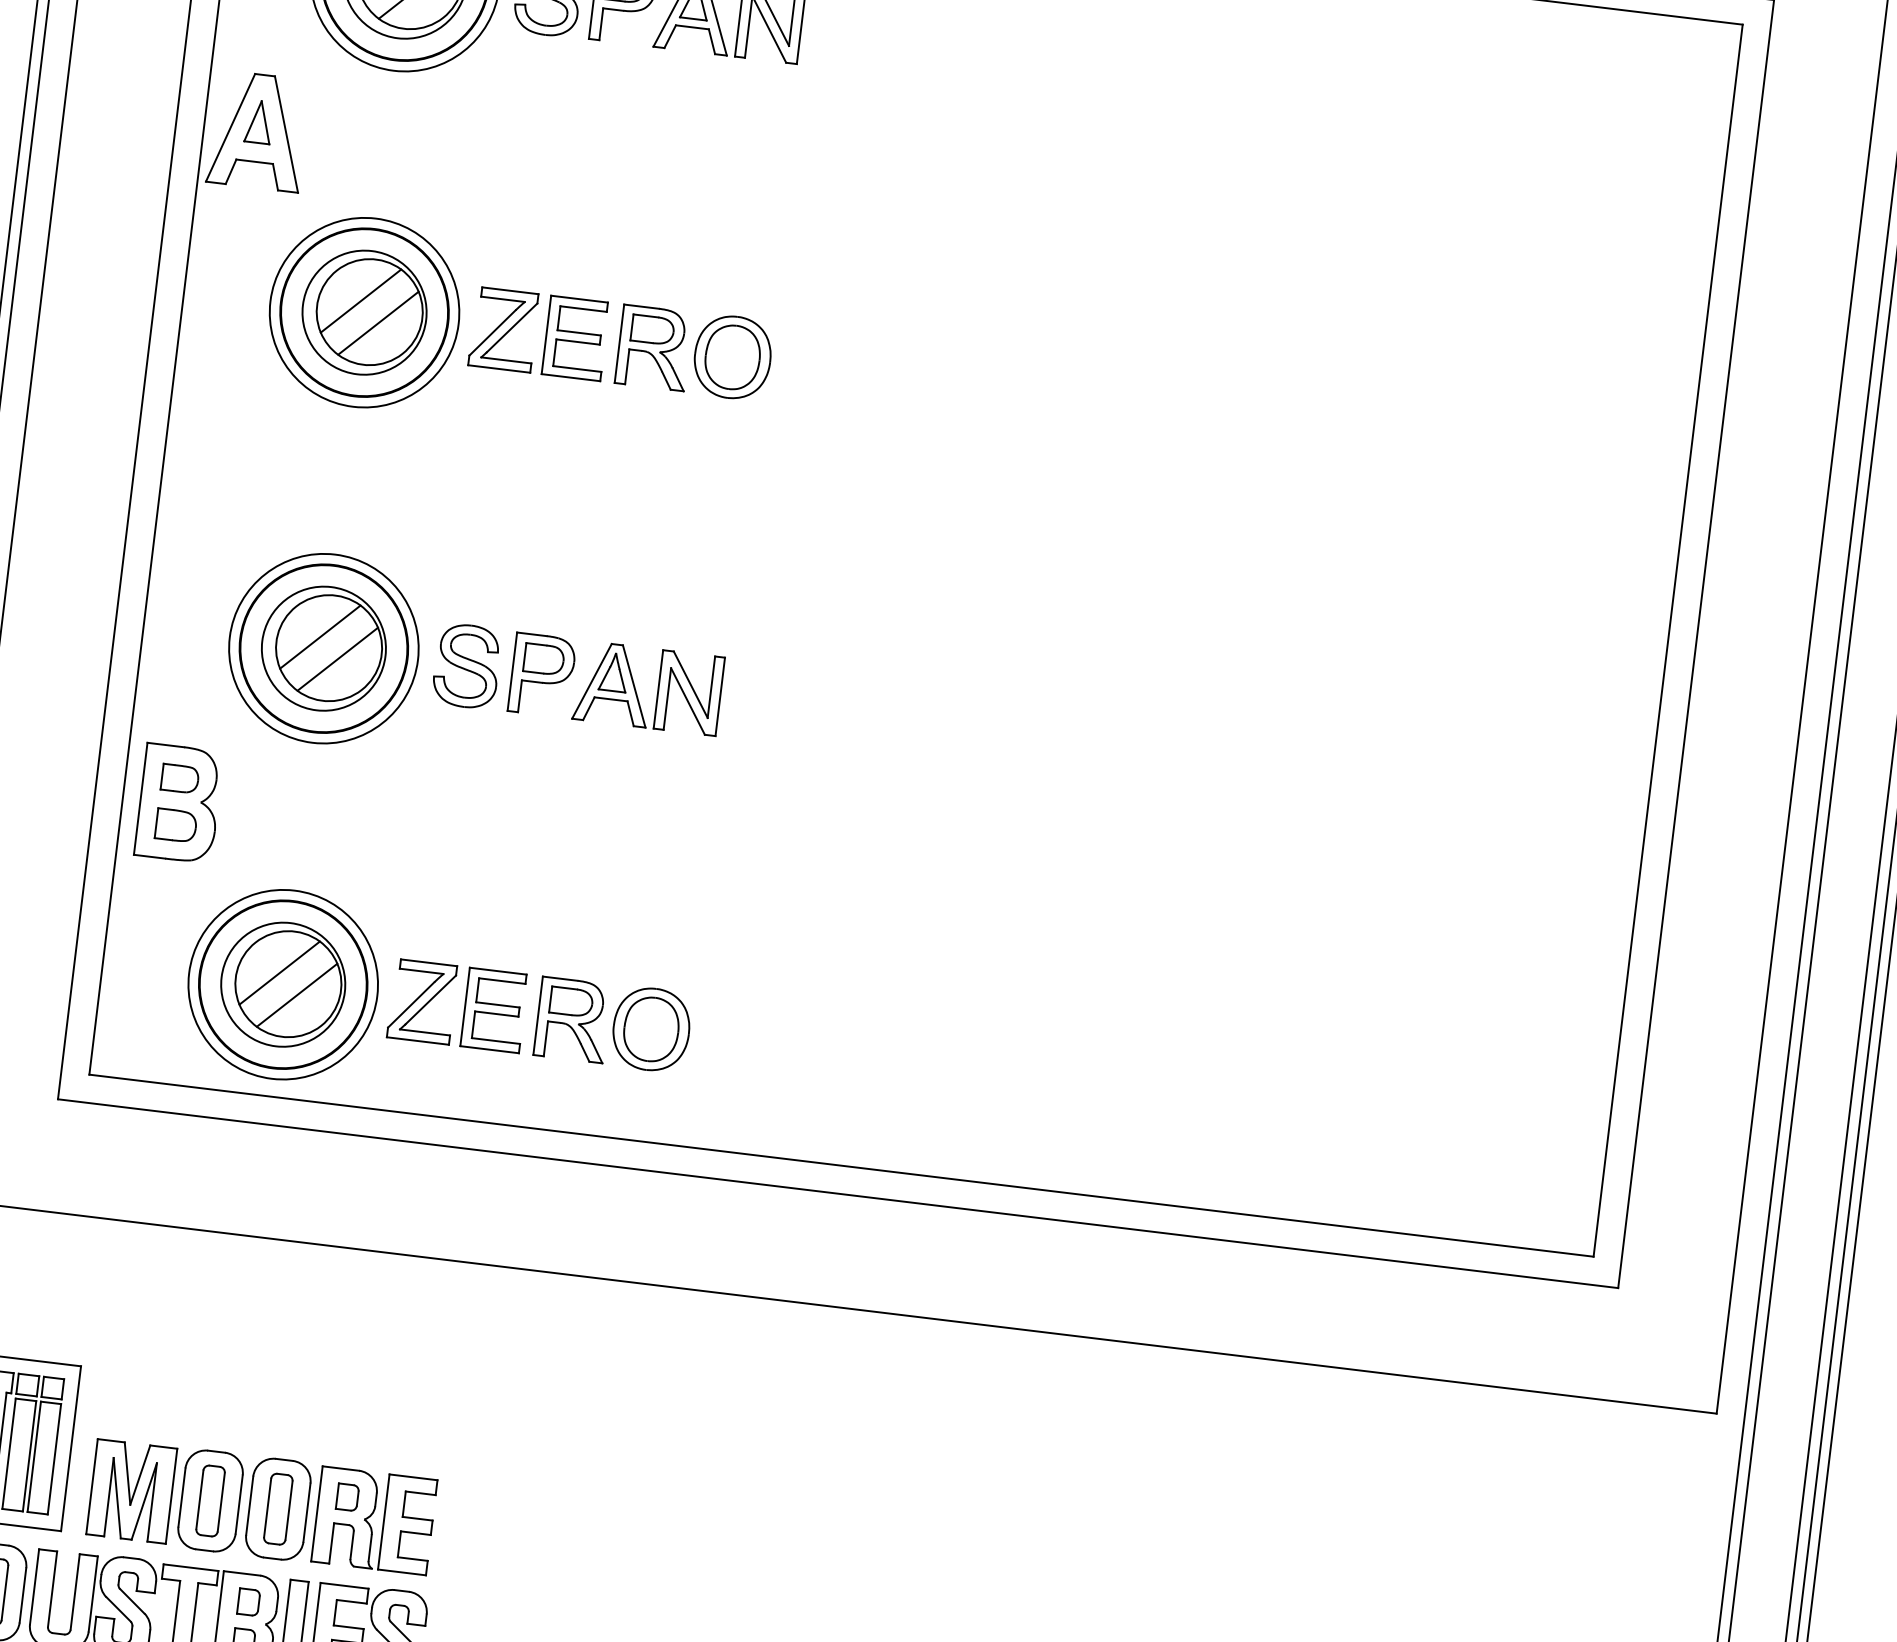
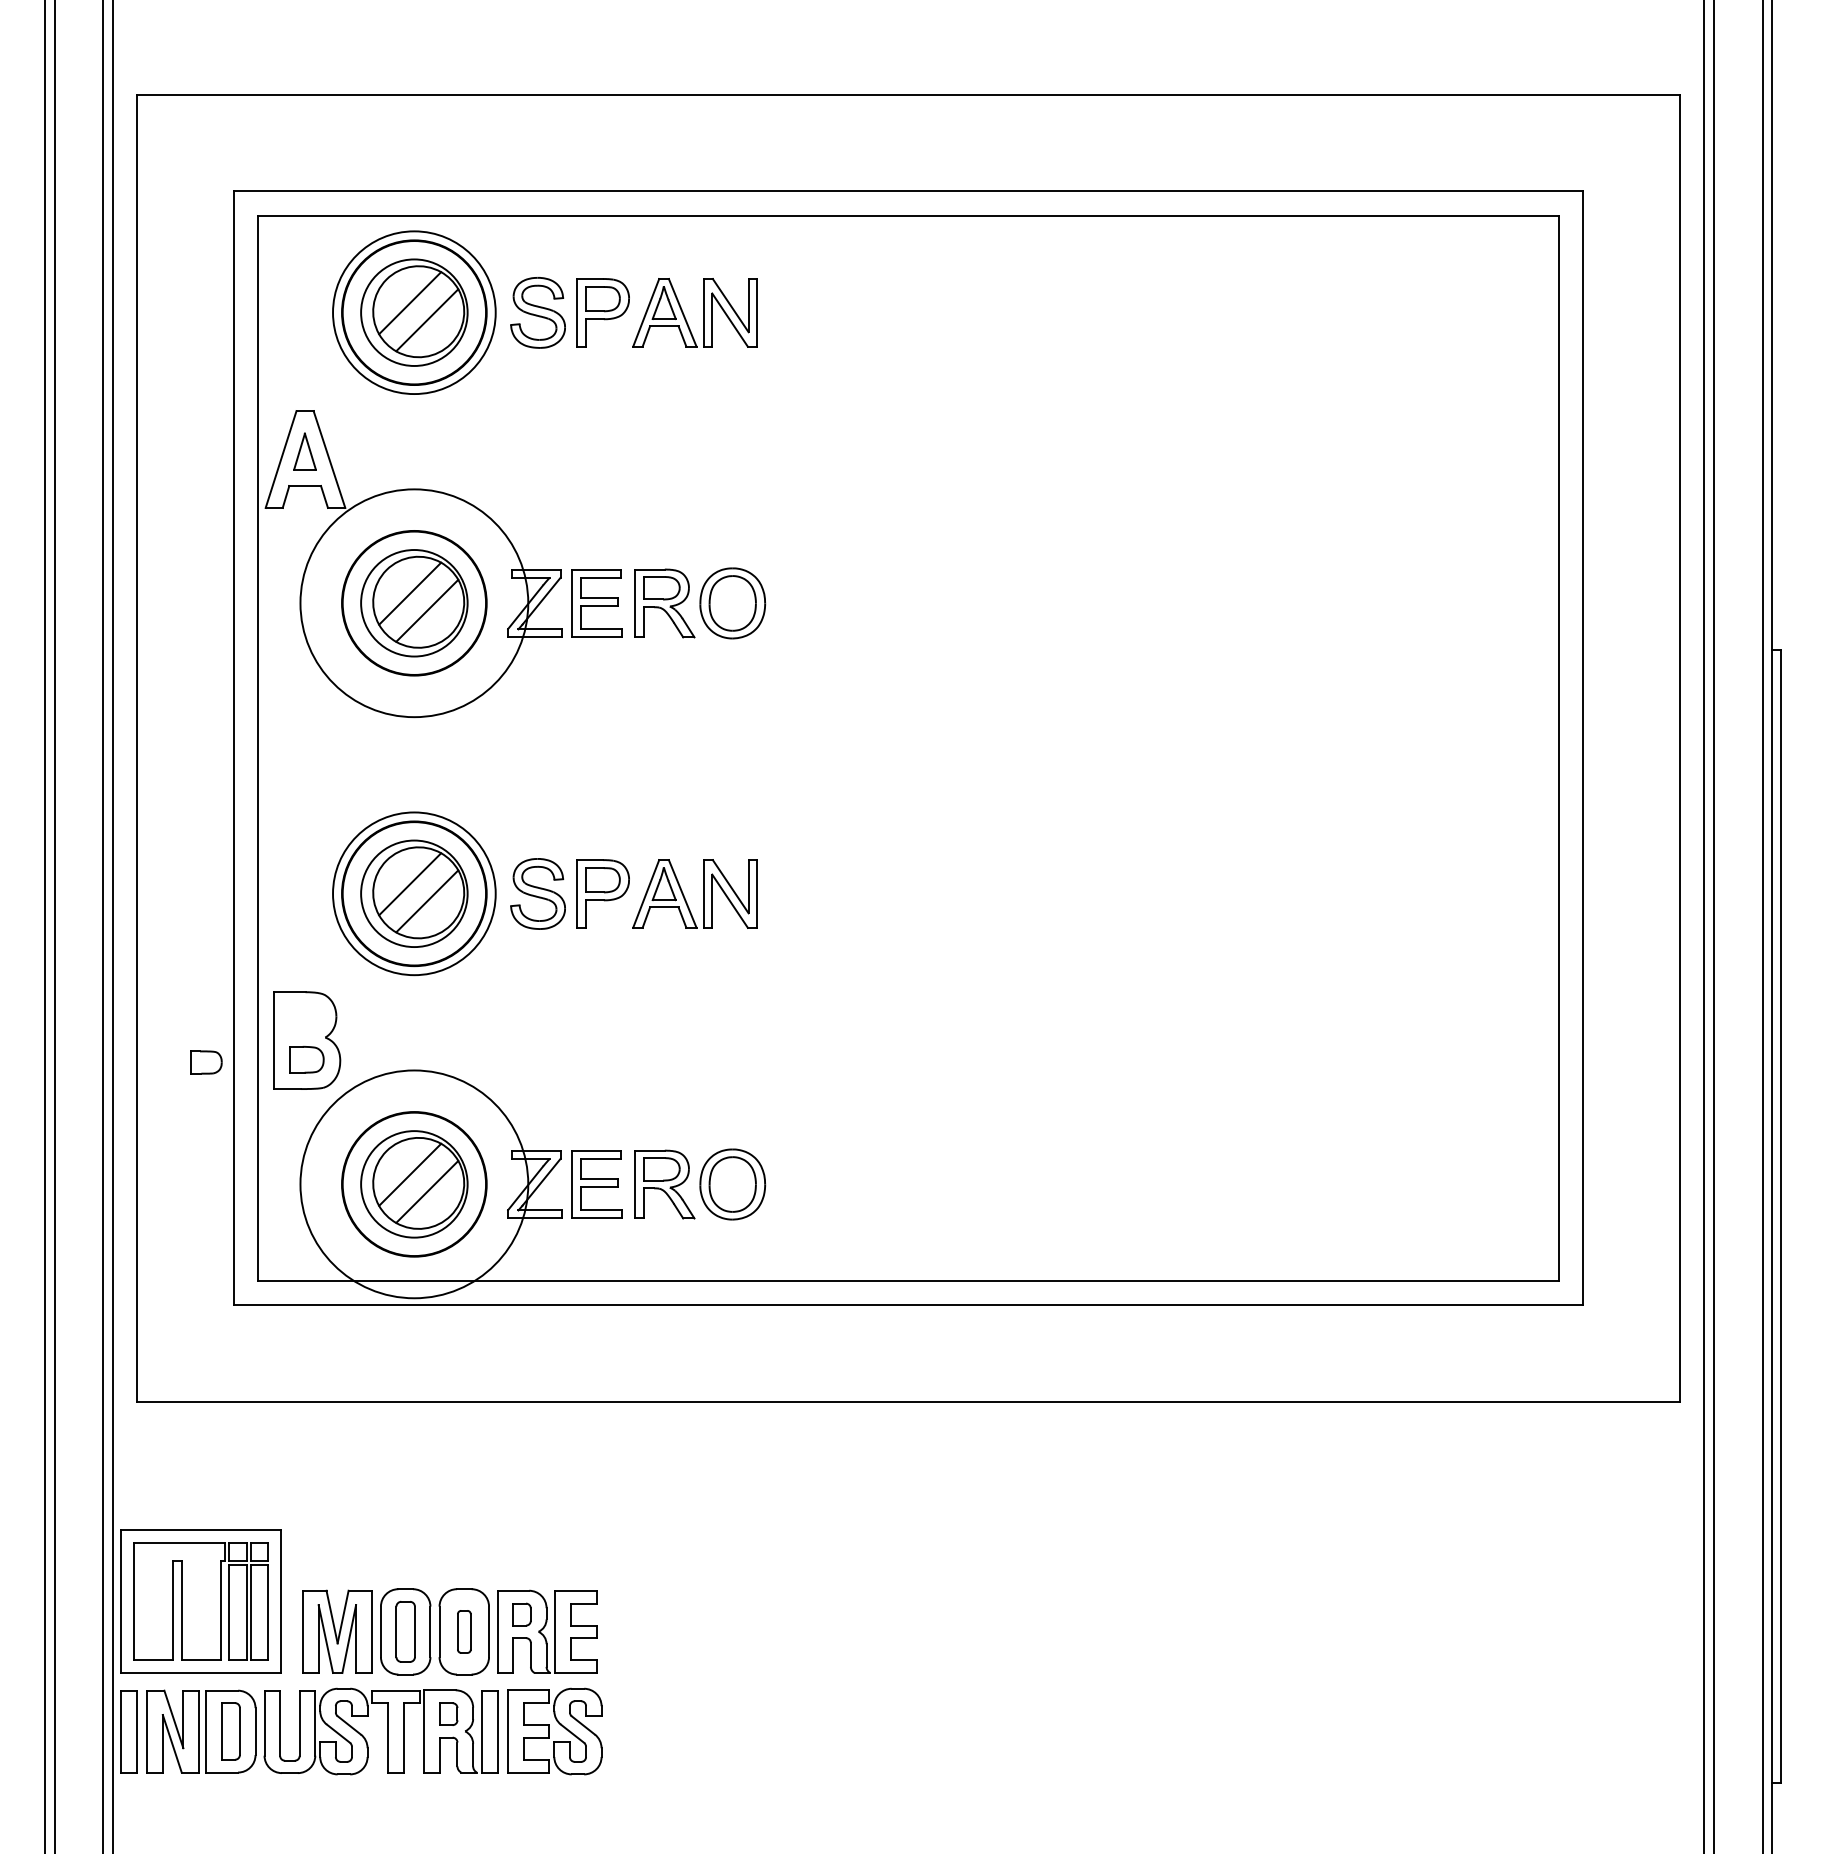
circle: (364, 311) -> (414, 602), size x1.4
part: (180, 778) -> (206, 1062), moved
circle: (283, 984) -> (414, 1184), size x1.4
part: (278, 1508) -> (464, 1631), size x0.7

